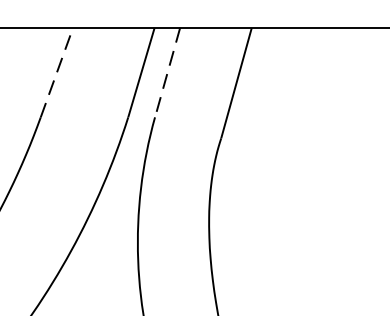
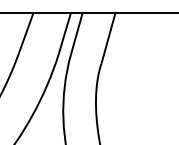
line: (57, 73) -> (26, 33), dashed -> solid
line: (166, 73) -> (76, 33), dashed -> solid

